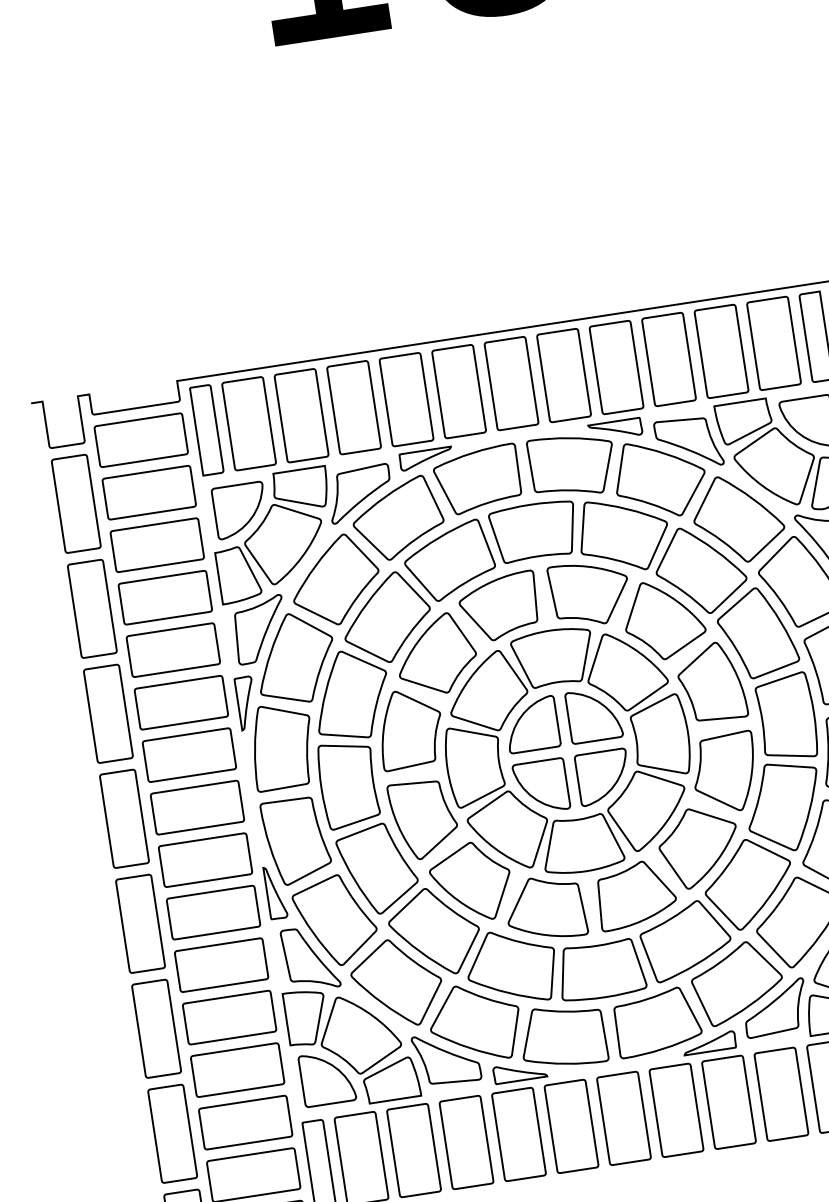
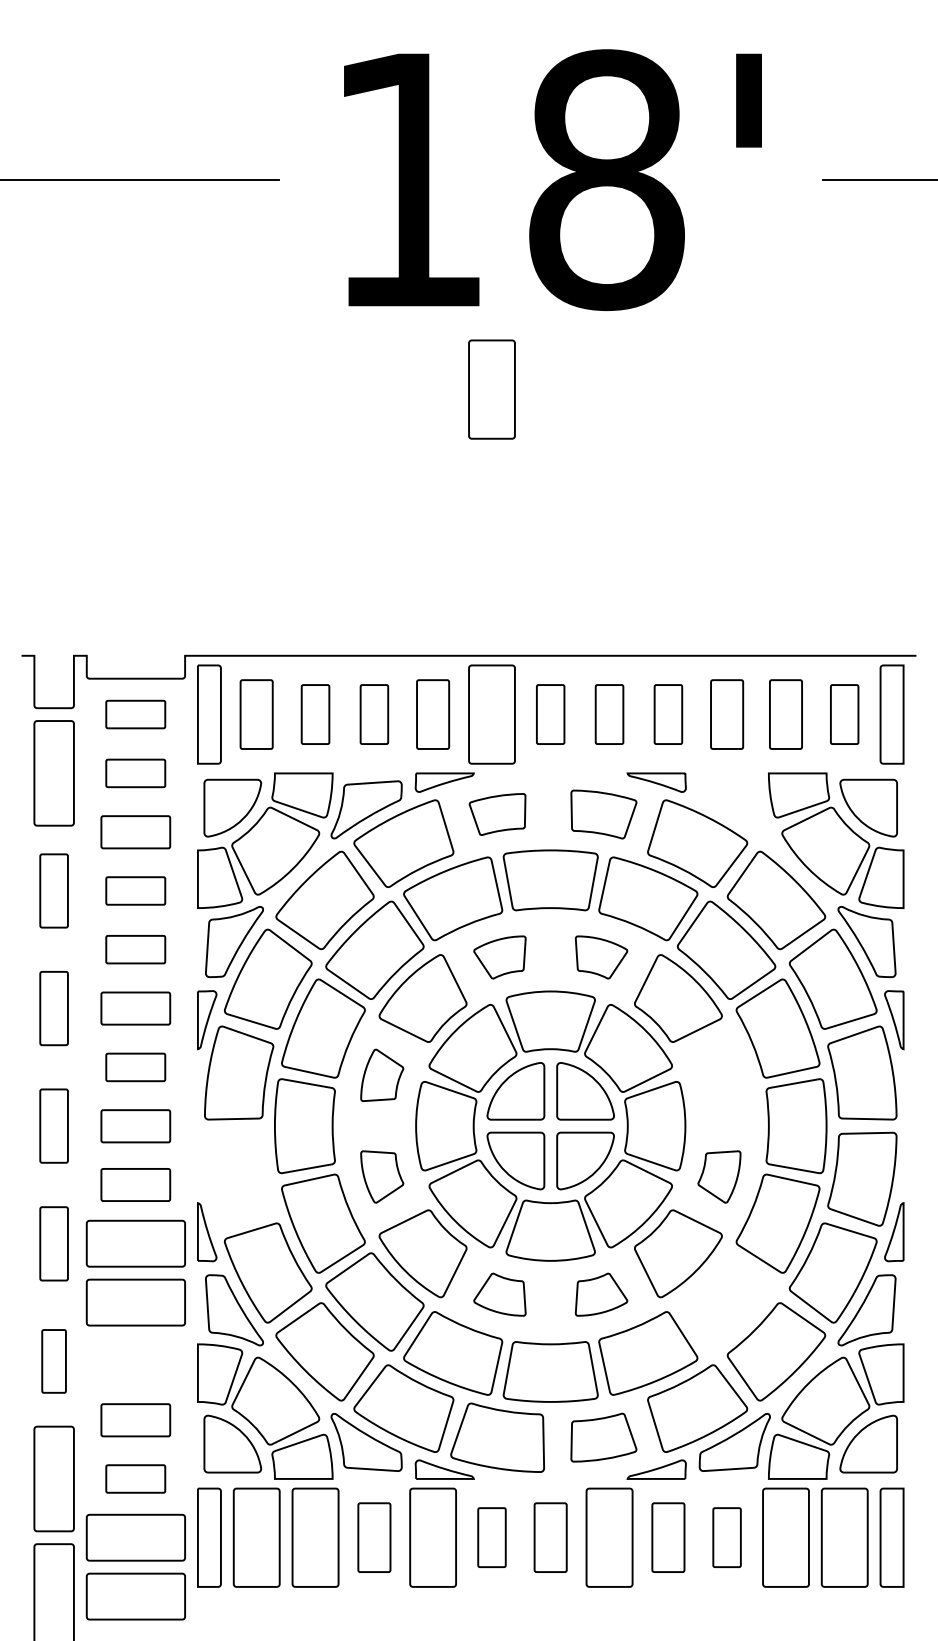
part: (414, 101) -> (491, 389), added
part: (773, 343) -> (844, 714), size x0.6
part: (721, 351) -> (785, 714), size x0.7
part: (668, 359) -> (726, 714), size x0.7
part: (616, 367) -> (668, 714), size x0.6
part: (563, 375) -> (609, 714), size x0.6
part: (511, 383) -> (550, 714), size x0.6
part: (405, 399) -> (432, 714), size x0.7
part: (354, 407) -> (374, 714), size x0.6
part: (301, 415) -> (315, 714), size x0.6
part: (248, 423) -> (256, 714), size x0.7
part: (140, 440) -> (135, 714), size x0.6
part: (688, 443) -> (734, 809), removed
part: (572, 465) -> (603, 814), size x0.7
part: (477, 480) -> (497, 814), size x0.6
part: (148, 492) -> (135, 773), size x0.6
part: (156, 545) -> (135, 832), size x0.7
part: (590, 593) -> (601, 957), size x0.6
part: (164, 597) -> (135, 890), size x0.6
part: (498, 607) -> (499, 957), size x0.6
part: (91, 608) -> (53, 890), size x0.7
part: (172, 650) -> (135, 949), size x0.6
part: (711, 682) -> (719, 1075), removed
part: (181, 702) -> (135, 1008), size x0.7
part: (107, 713) -> (53, 1008), size x0.7
part: (410, 728) -> (382, 1075), size x0.6
part: (189, 755) -> (135, 1067), size x0.6
part: (725, 772) -> (719, 1176), size x0.6
part: (197, 808) -> (135, 1126), size x0.7
part: (123, 818) -> (53, 1125), size x0.7
part: (424, 818) -> (382, 1176), size x0.6
part: (297, 840) -> (239, 1178), removed
part: (205, 859) -> (135, 1184), size x0.7
part: (748, 883) -> (726, 1301), removed
part: (636, 894) -> (601, 1294), size x0.6
part: (545, 908) -> (499, 1294), size x0.6
part: (139, 923) -> (53, 1243), size x0.7
part: (229, 1017) -> (135, 1361), removed
part: (657, 1021) -> (603, 1437), size x0.7
part: (156, 1029) -> (53, 1361), size x0.6
part: (237, 1070) -> (135, 1420), size x0.7
part: (780, 1094) -> (726, 1537), size x0.6
part: (729, 1102) -> (668, 1537), size x0.7
part: (623, 1118) -> (550, 1537), size x0.7
part: (245, 1122) -> (135, 1478), size x0.6
part: (571, 1126) -> (491, 1537), size x0.6
part: (466, 1142) -> (374, 1537), size x0.7

